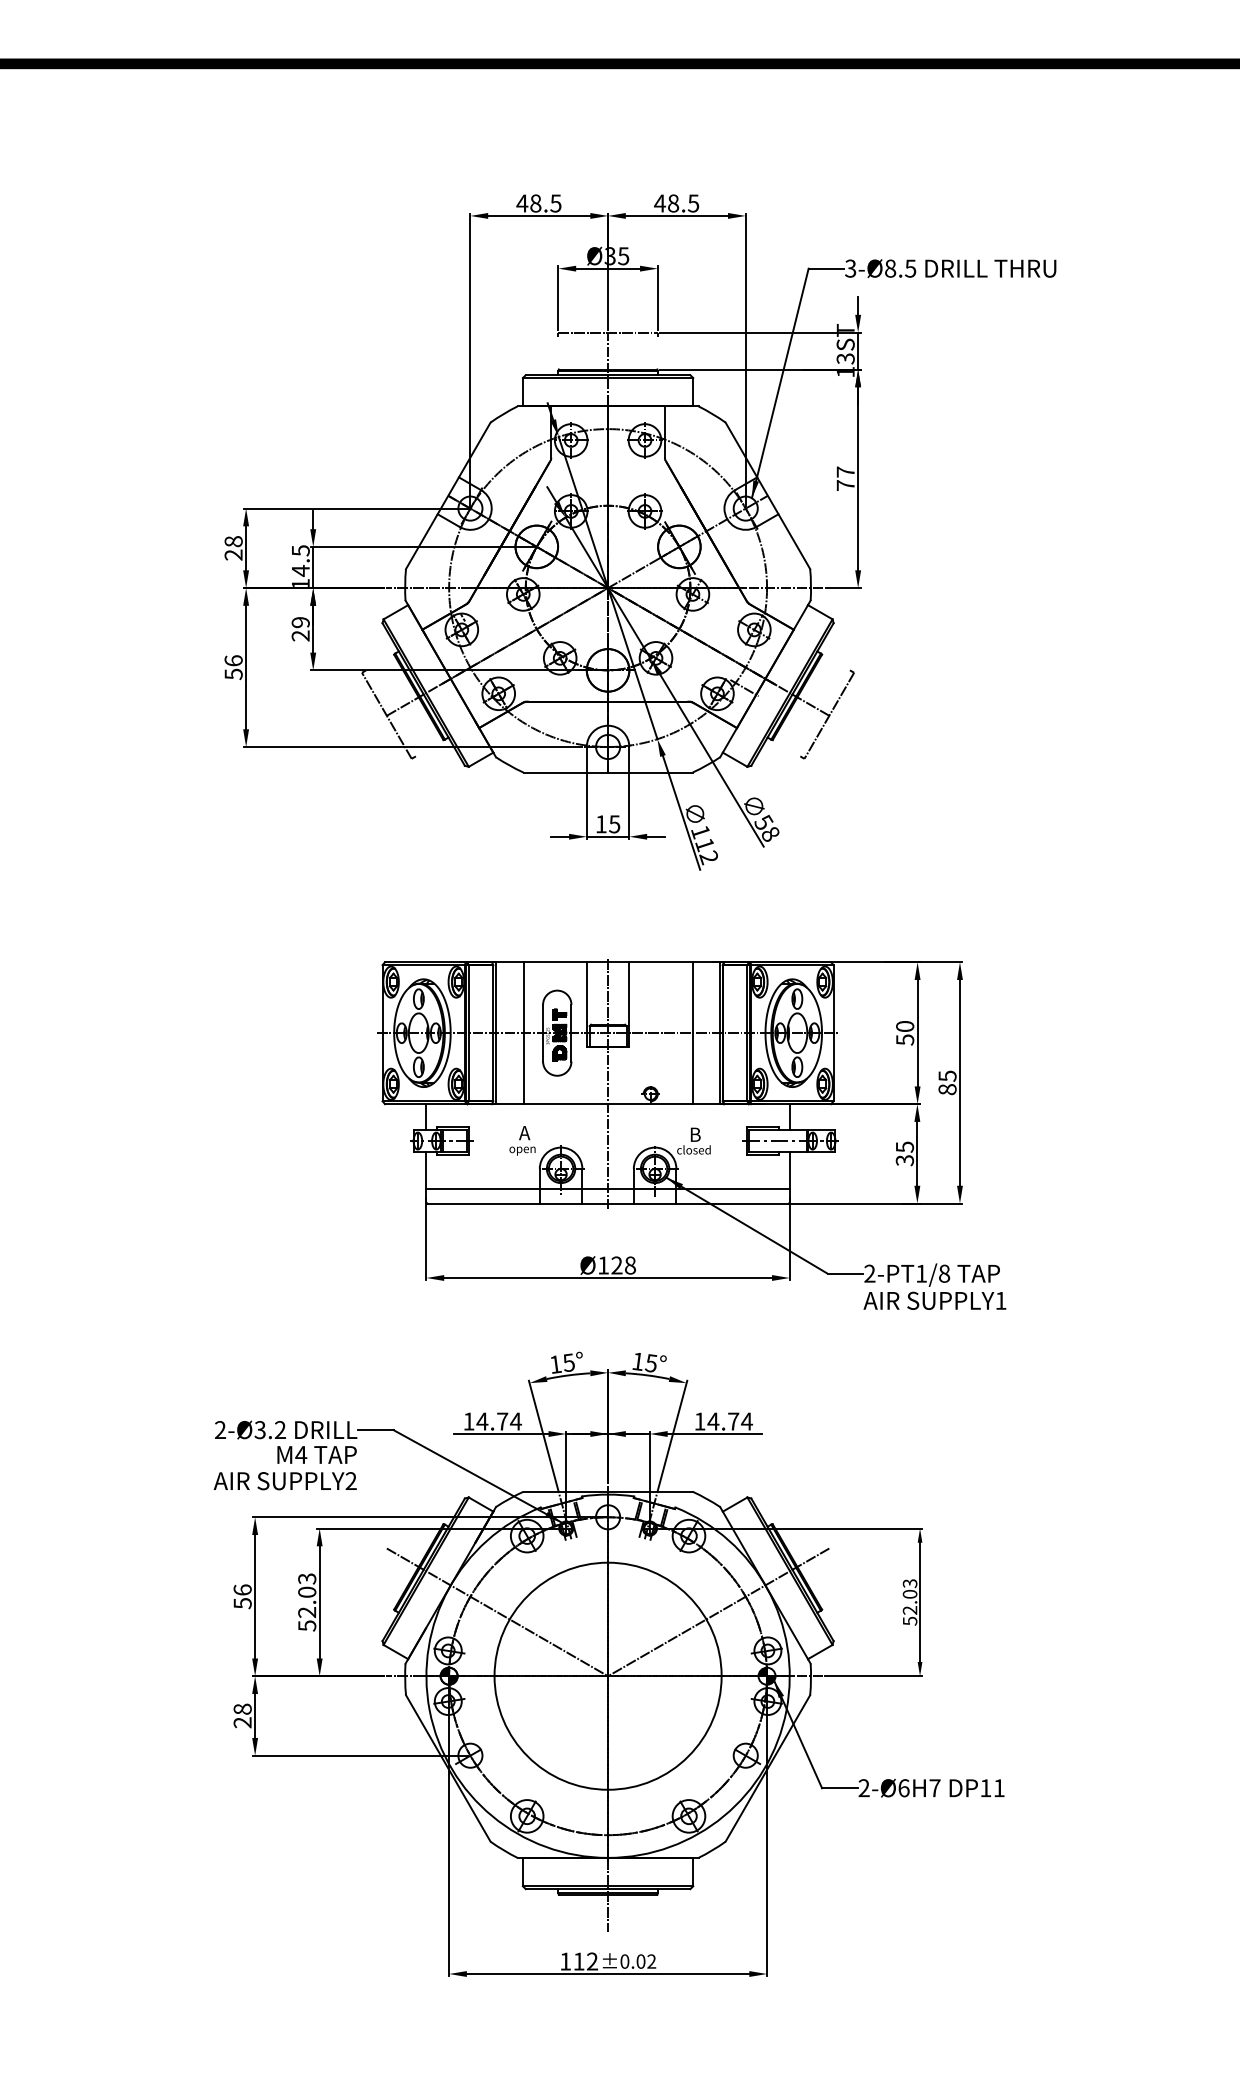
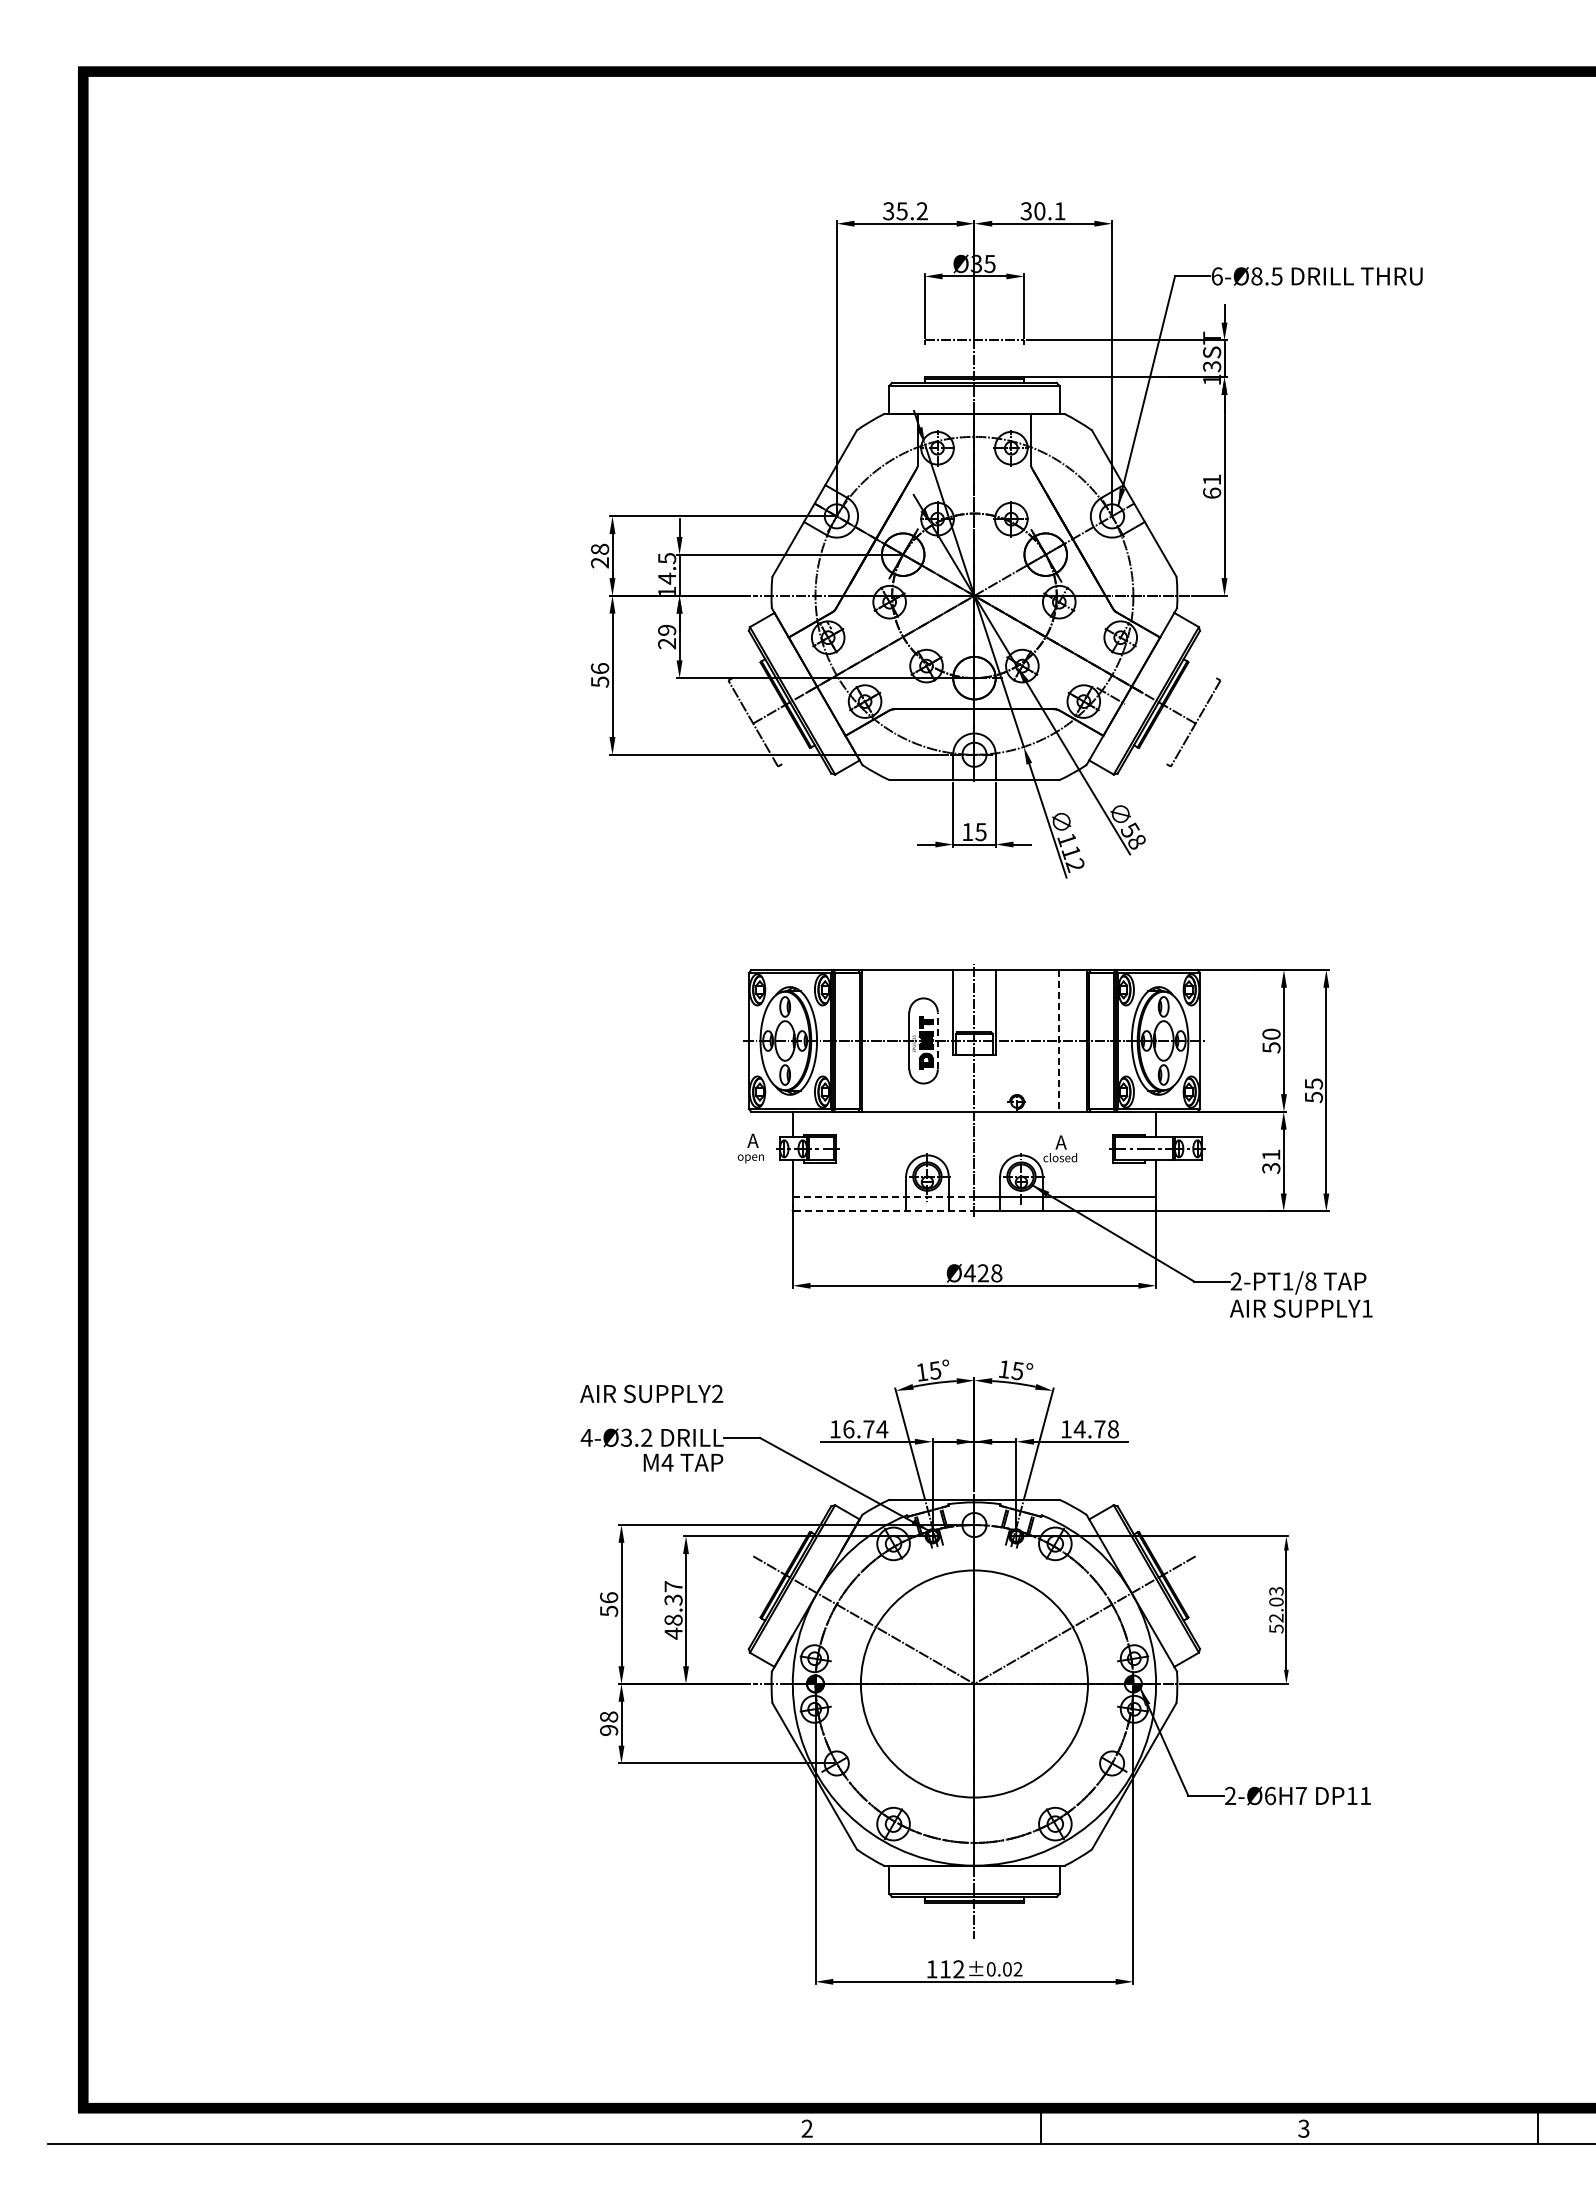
text: (538, 203) -> (904, 211), 48.5 -> 35.2
text: (676, 203) -> (1042, 211), 48.5 -> 30.1
text: (850, 268) -> (1216, 276), 3-Ø8.5 -> 6-Ø8.5
text: (846, 478) -> (1212, 486), 77 -> 61
line: (523, 1032) -> (889, 1040), removed
line: (571, 1032) -> (937, 1040), solid -> dashed
line: (693, 1032) -> (1059, 1040), solid -> dashed
text: (947, 1089) -> (1313, 1097), 85 -> 55
text: (695, 1134) -> (1061, 1142), B -> A
text: (522, 1140) -> (750, 1148), moved
text: (905, 1146) -> (1271, 1154), 35 -> 31
line: (517, 1189) -> (883, 1197), solid -> dashed
line: (518, 1203) -> (884, 1211), solid -> dashed
text: (603, 1265) -> (969, 1273), Ø128 -> Ø428
text: (482, 1421) -> (848, 1429), 14.74 -> 16.74
text: (747, 1421) -> (1113, 1429), 14.74 -> 14.78
text: (220, 1429) -> (586, 1437), 2-Ø3.2 -> 4-Ø3.2
text: (285, 1480) -> (651, 1393), moved
text: (307, 1602) -> (673, 1610), 52.03 -> 48.37
text: (243, 1722) -> (609, 1730), 28 -> 98

